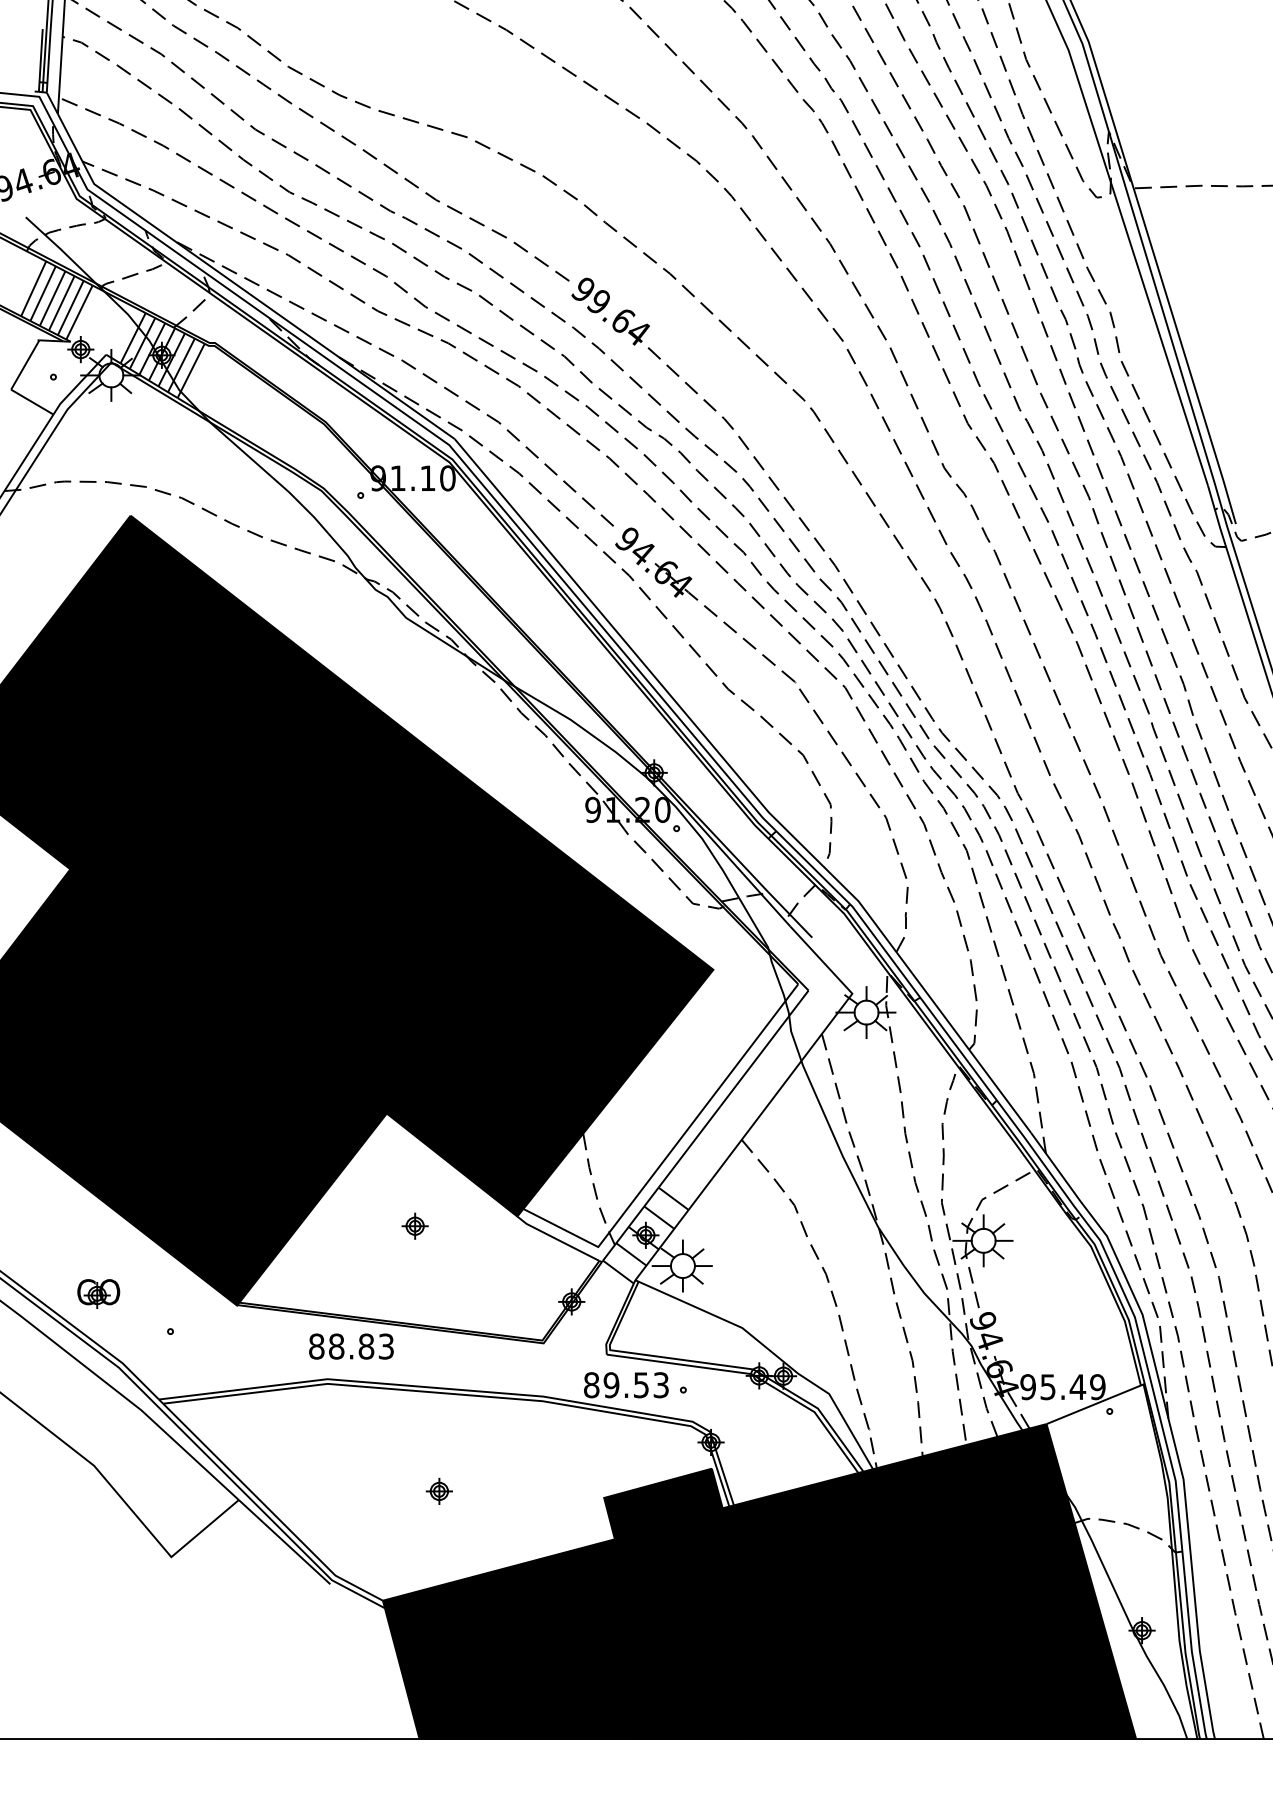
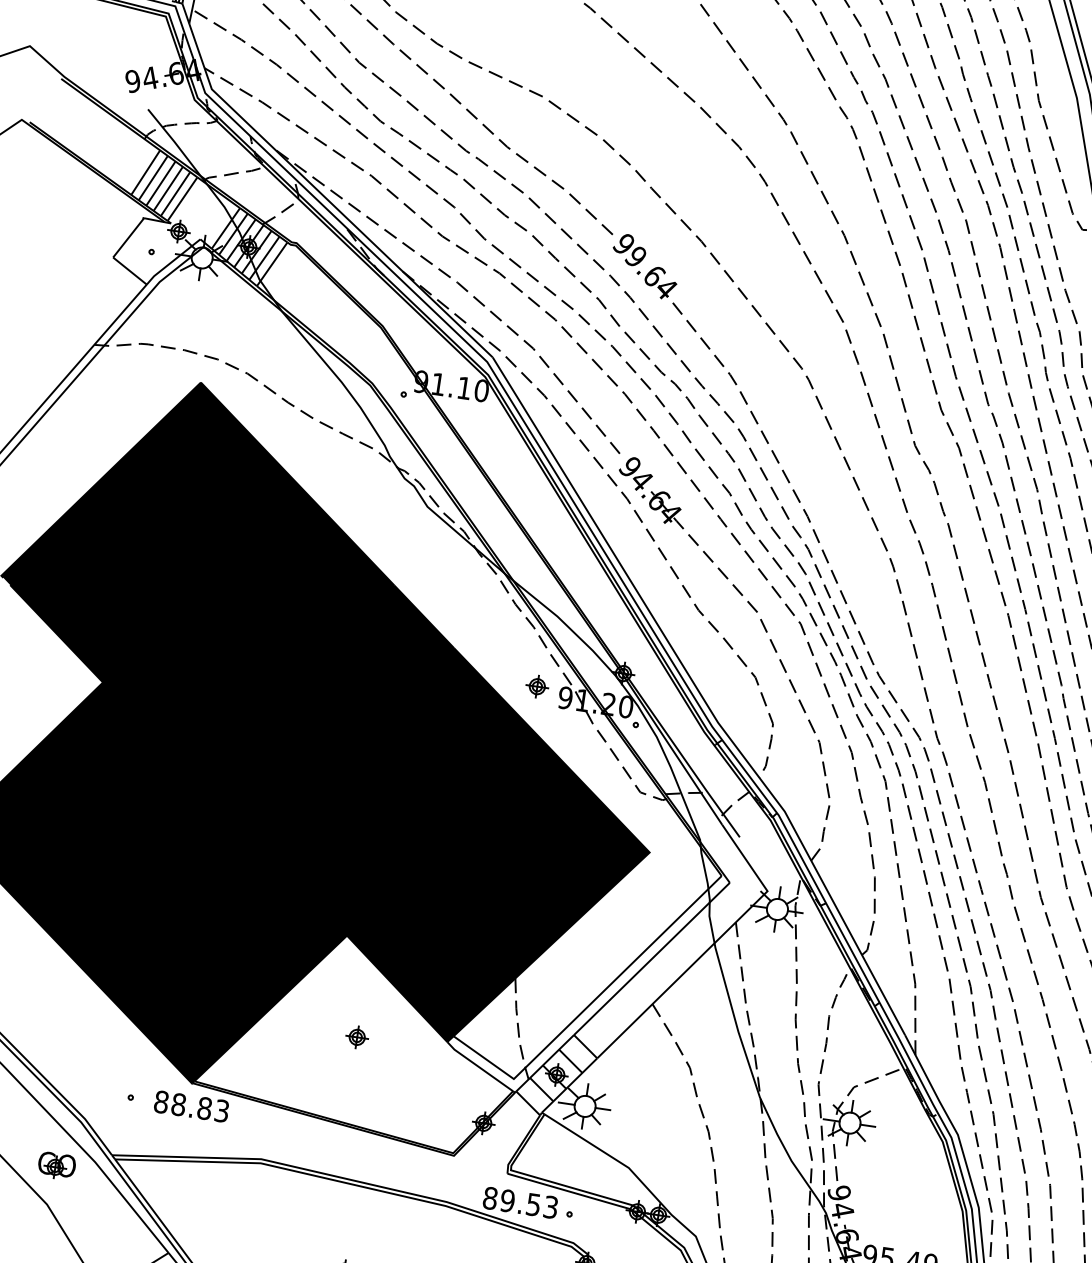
part: (559, 801) -> (537, 686), added
part: (98, 1293) -> (56, 1165), moved
text: (351, 1346) -> (191, 1106), moved

